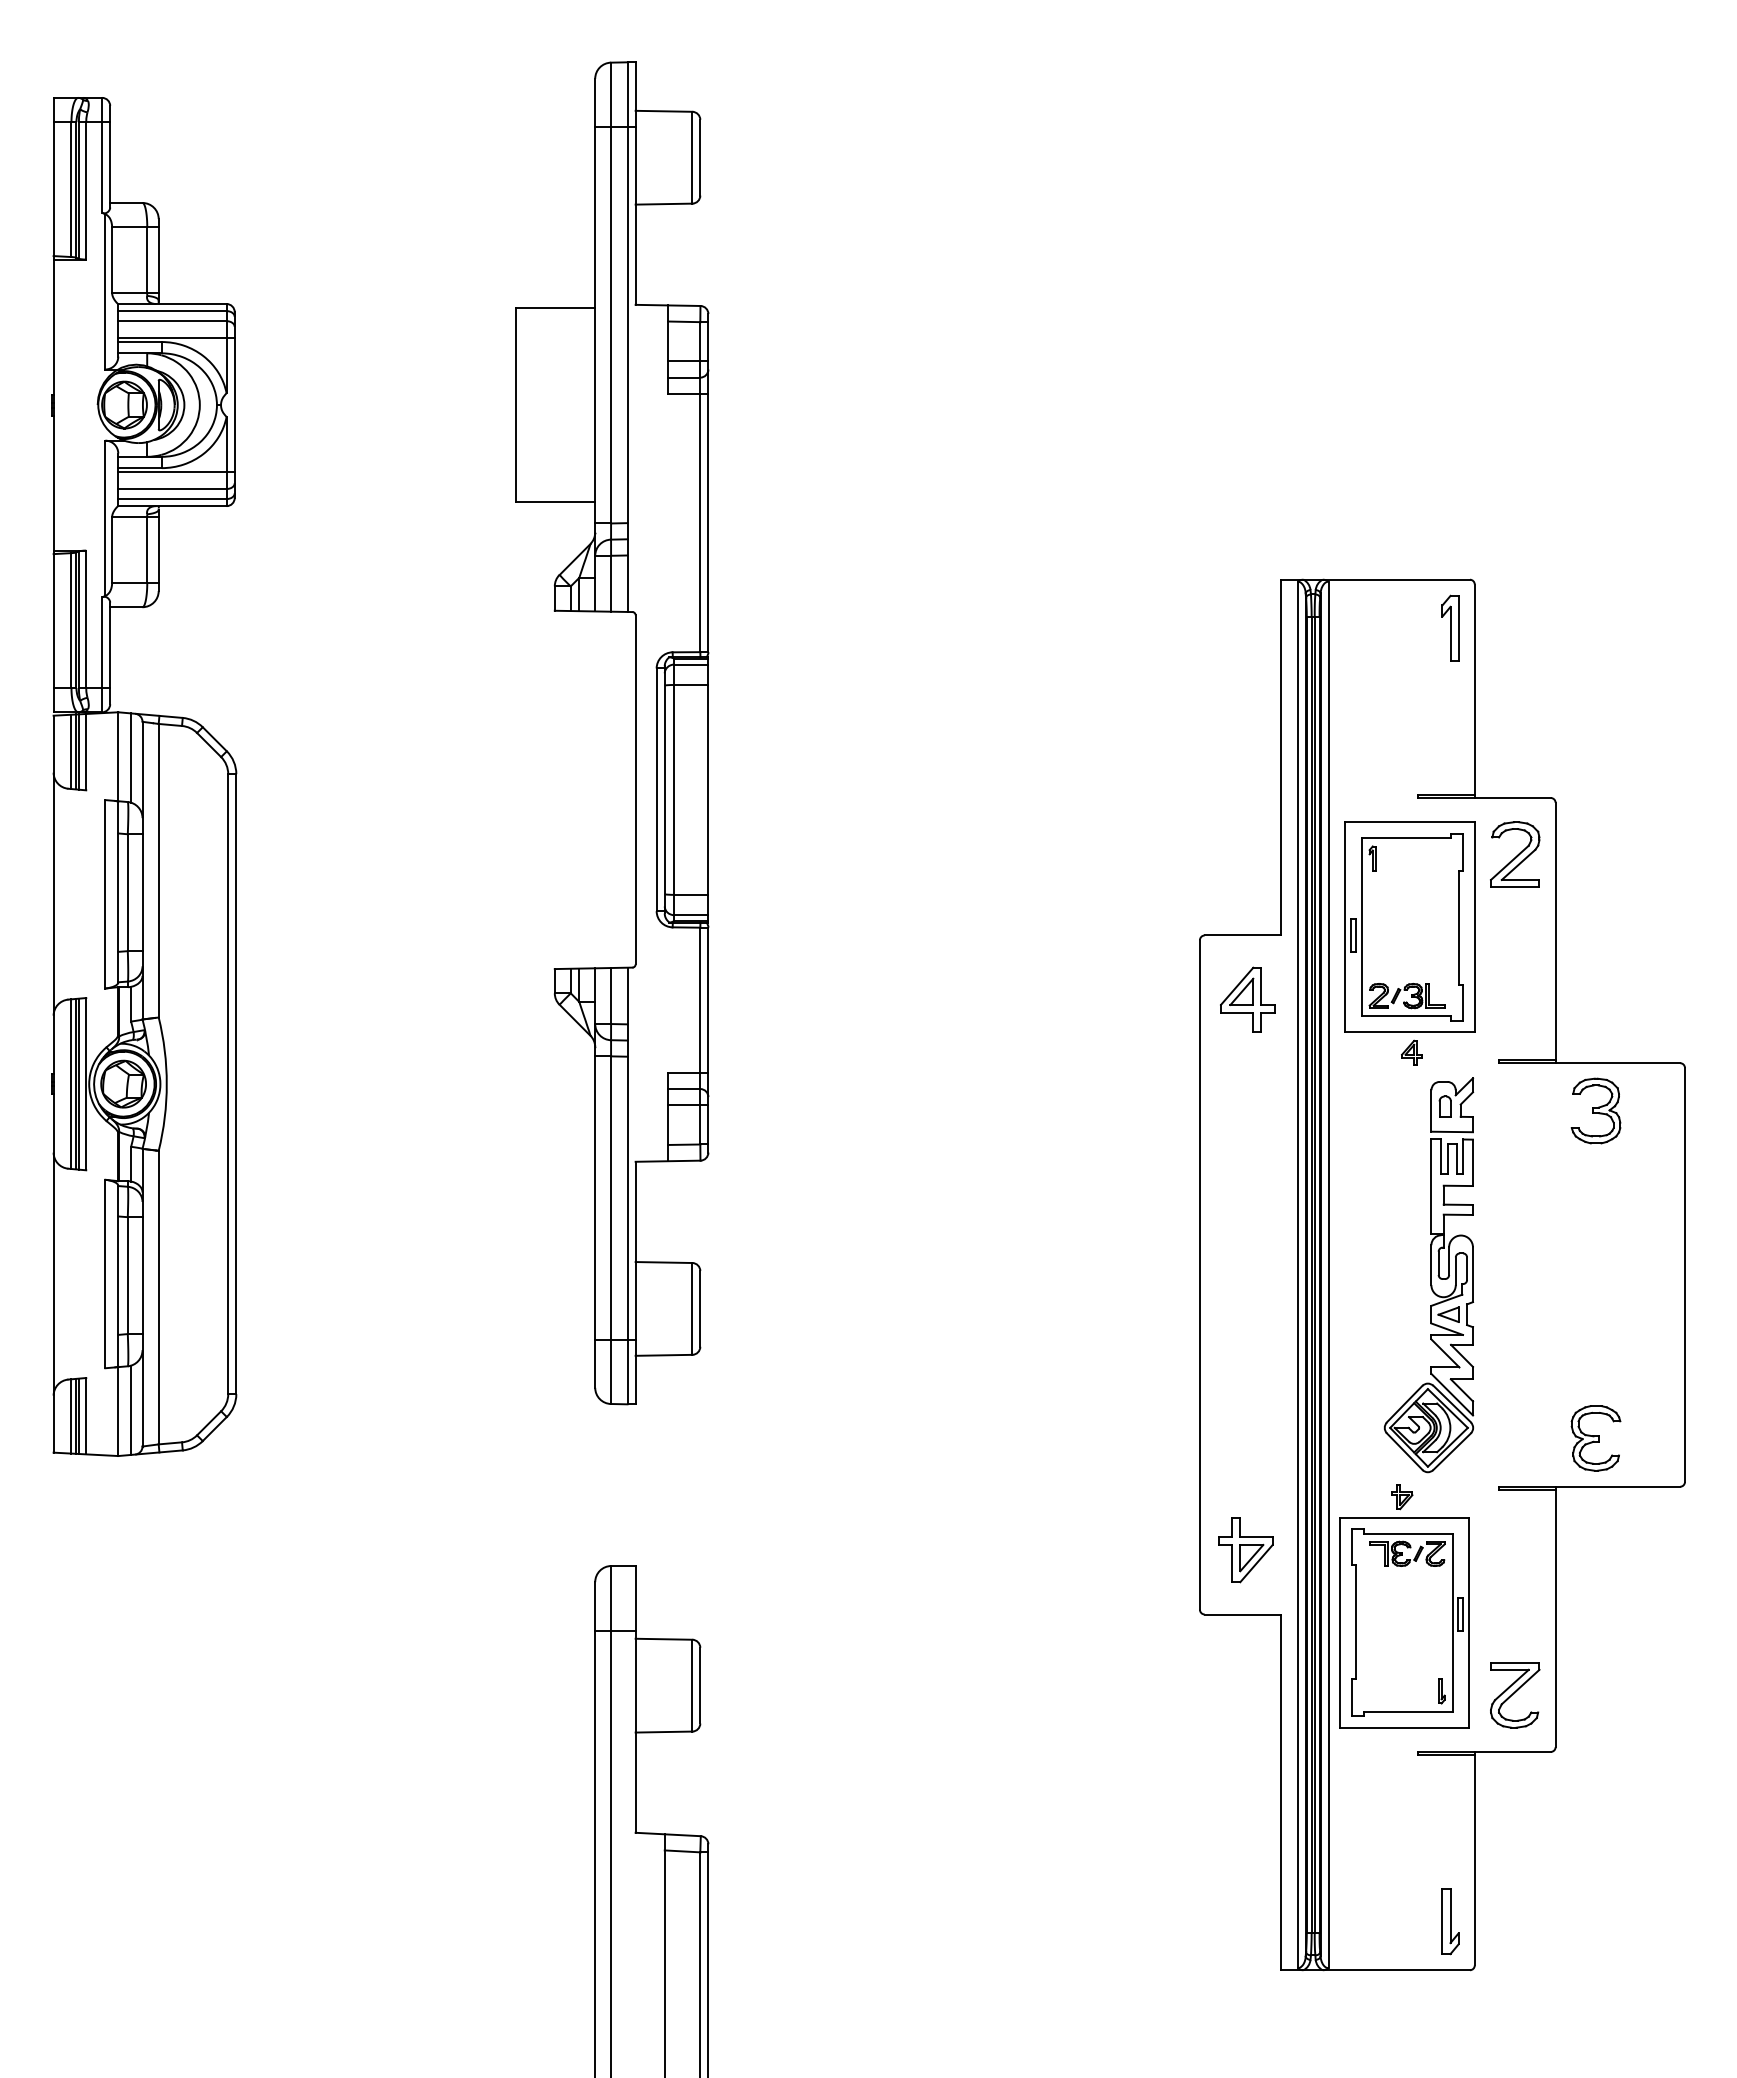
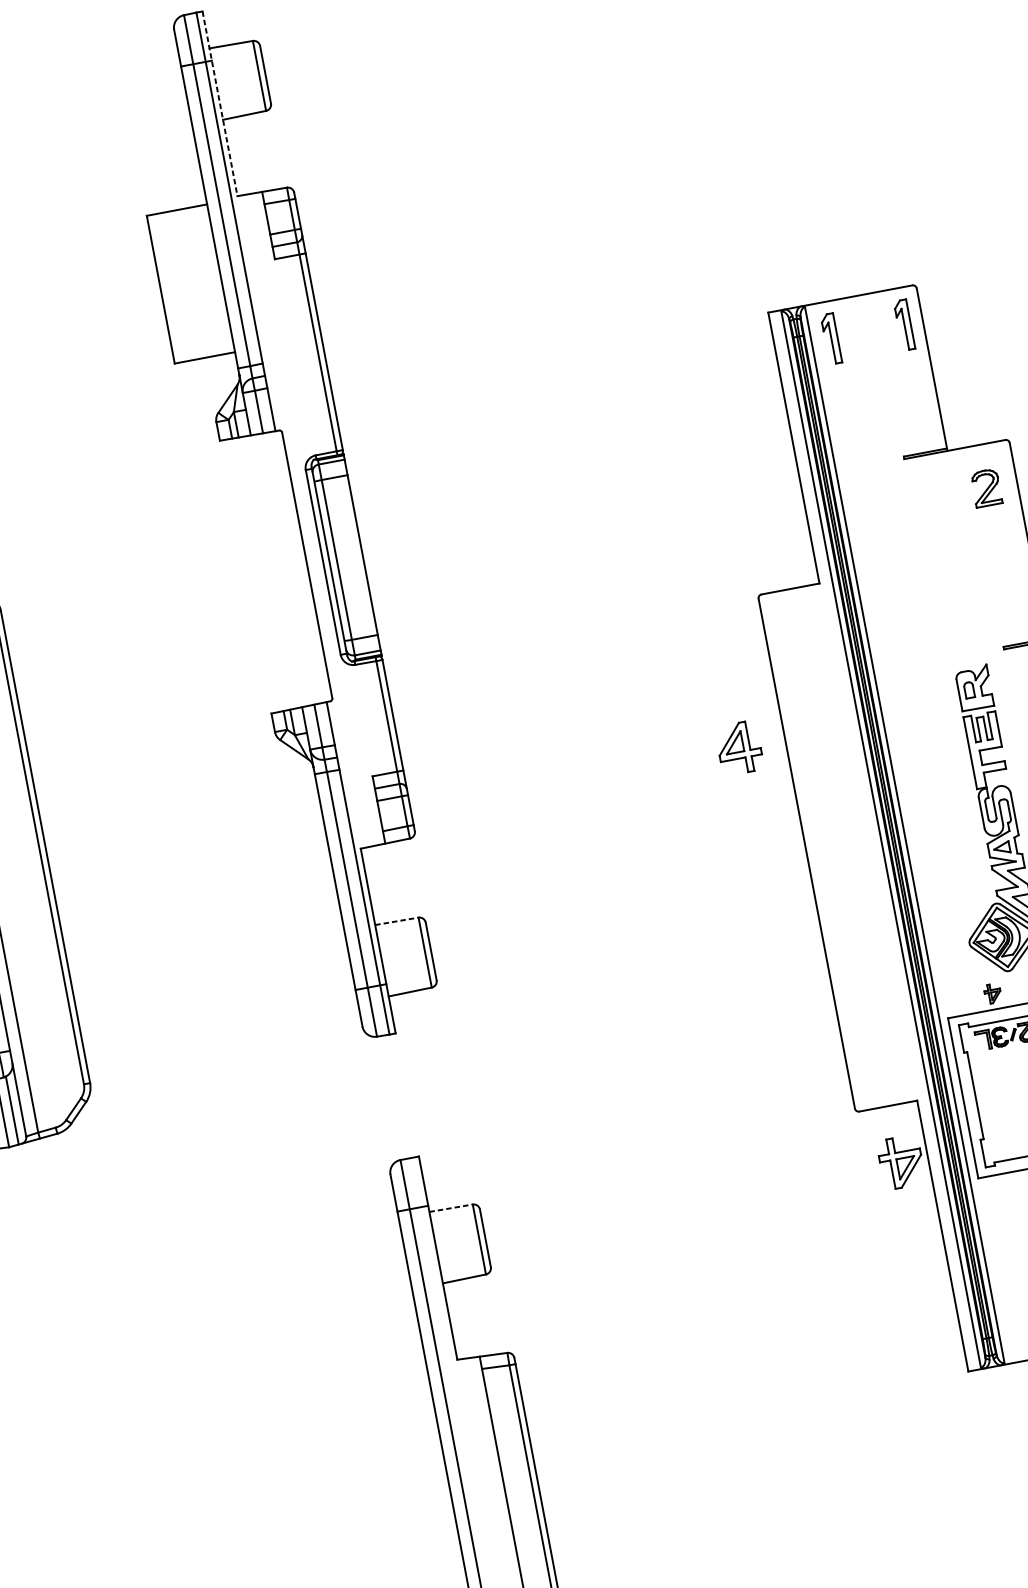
line: (635, 184) -> (220, 104), solid -> dashed
part: (1354, 627) -> (831, 338), added
part: (1515, 854) -> (986, 488), size x0.7
part: (1409, 943) -> (918, 571), removed
part: (1247, 999) -> (739, 747), moved
line: (664, 1262) -> (397, 921), solid -> dashed
part: (1245, 1550) -> (901, 1162), moved
line: (664, 1639) -> (451, 1208), solid -> dashed

